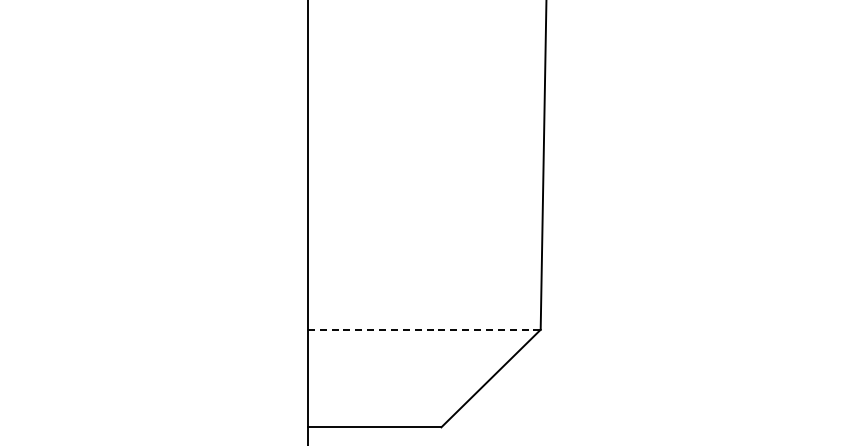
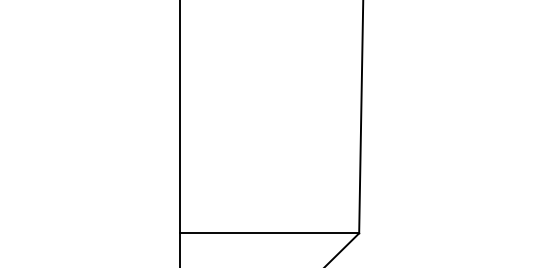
line: (424, 329) -> (269, 233), dashed -> solid

